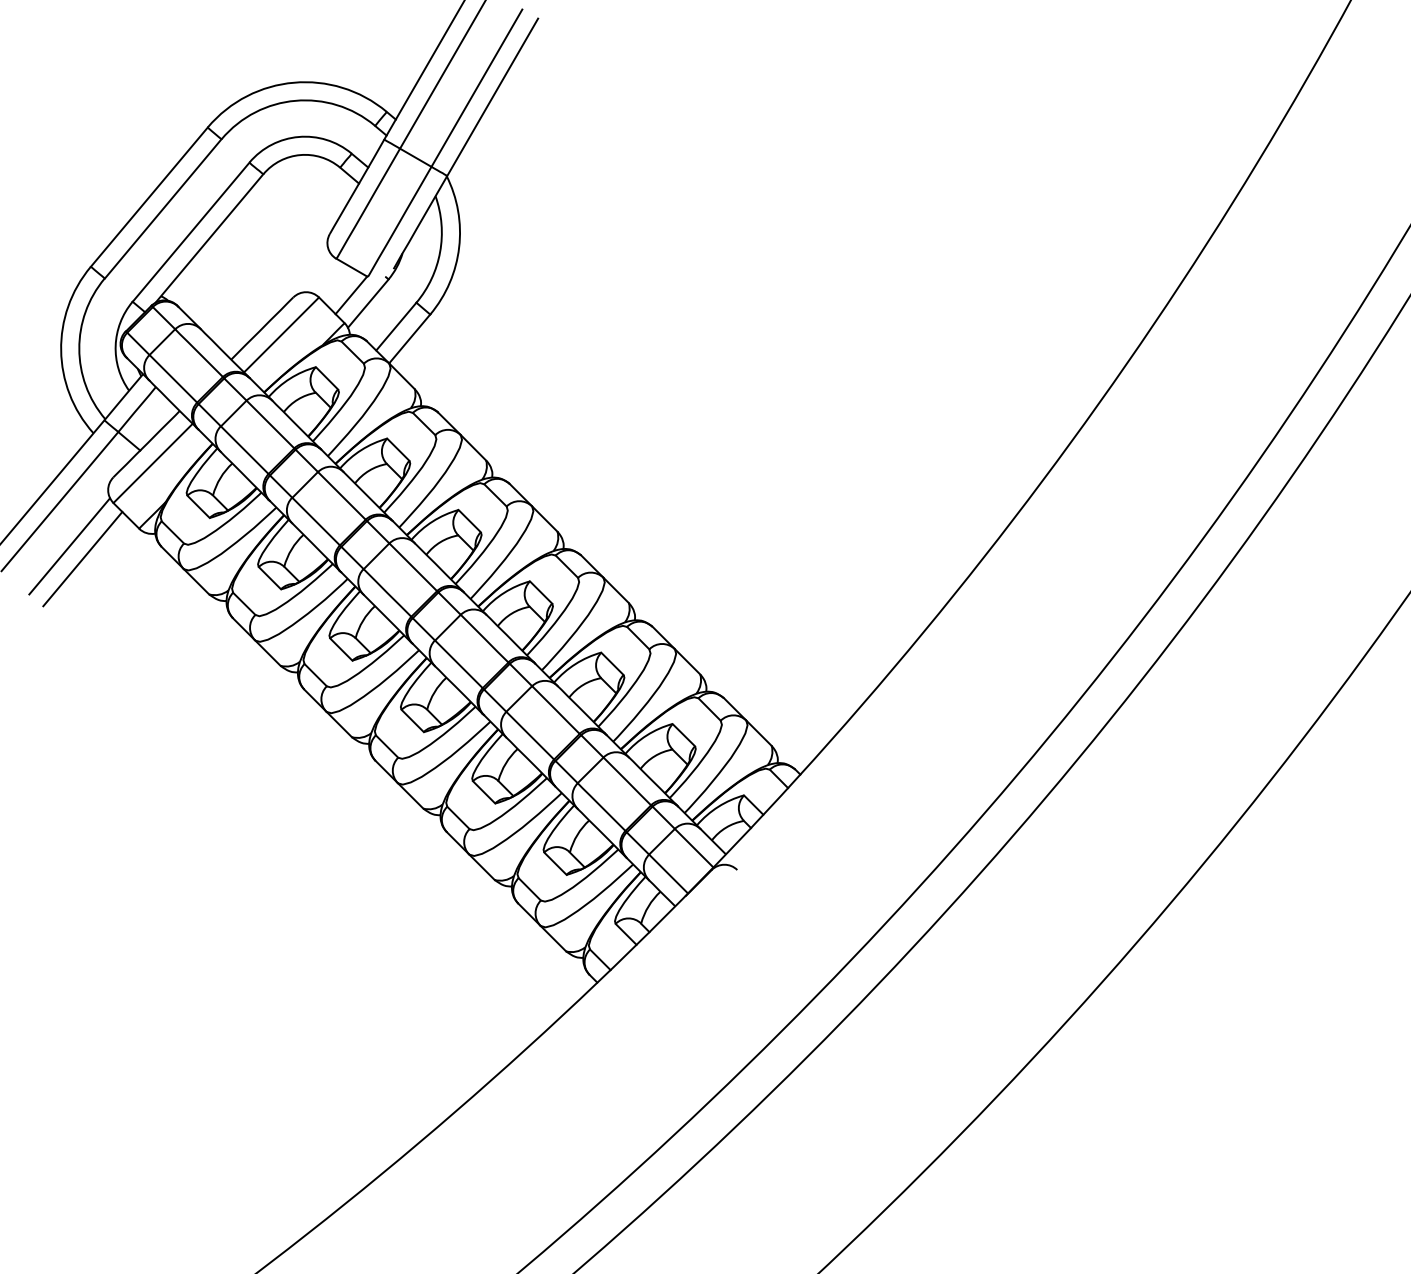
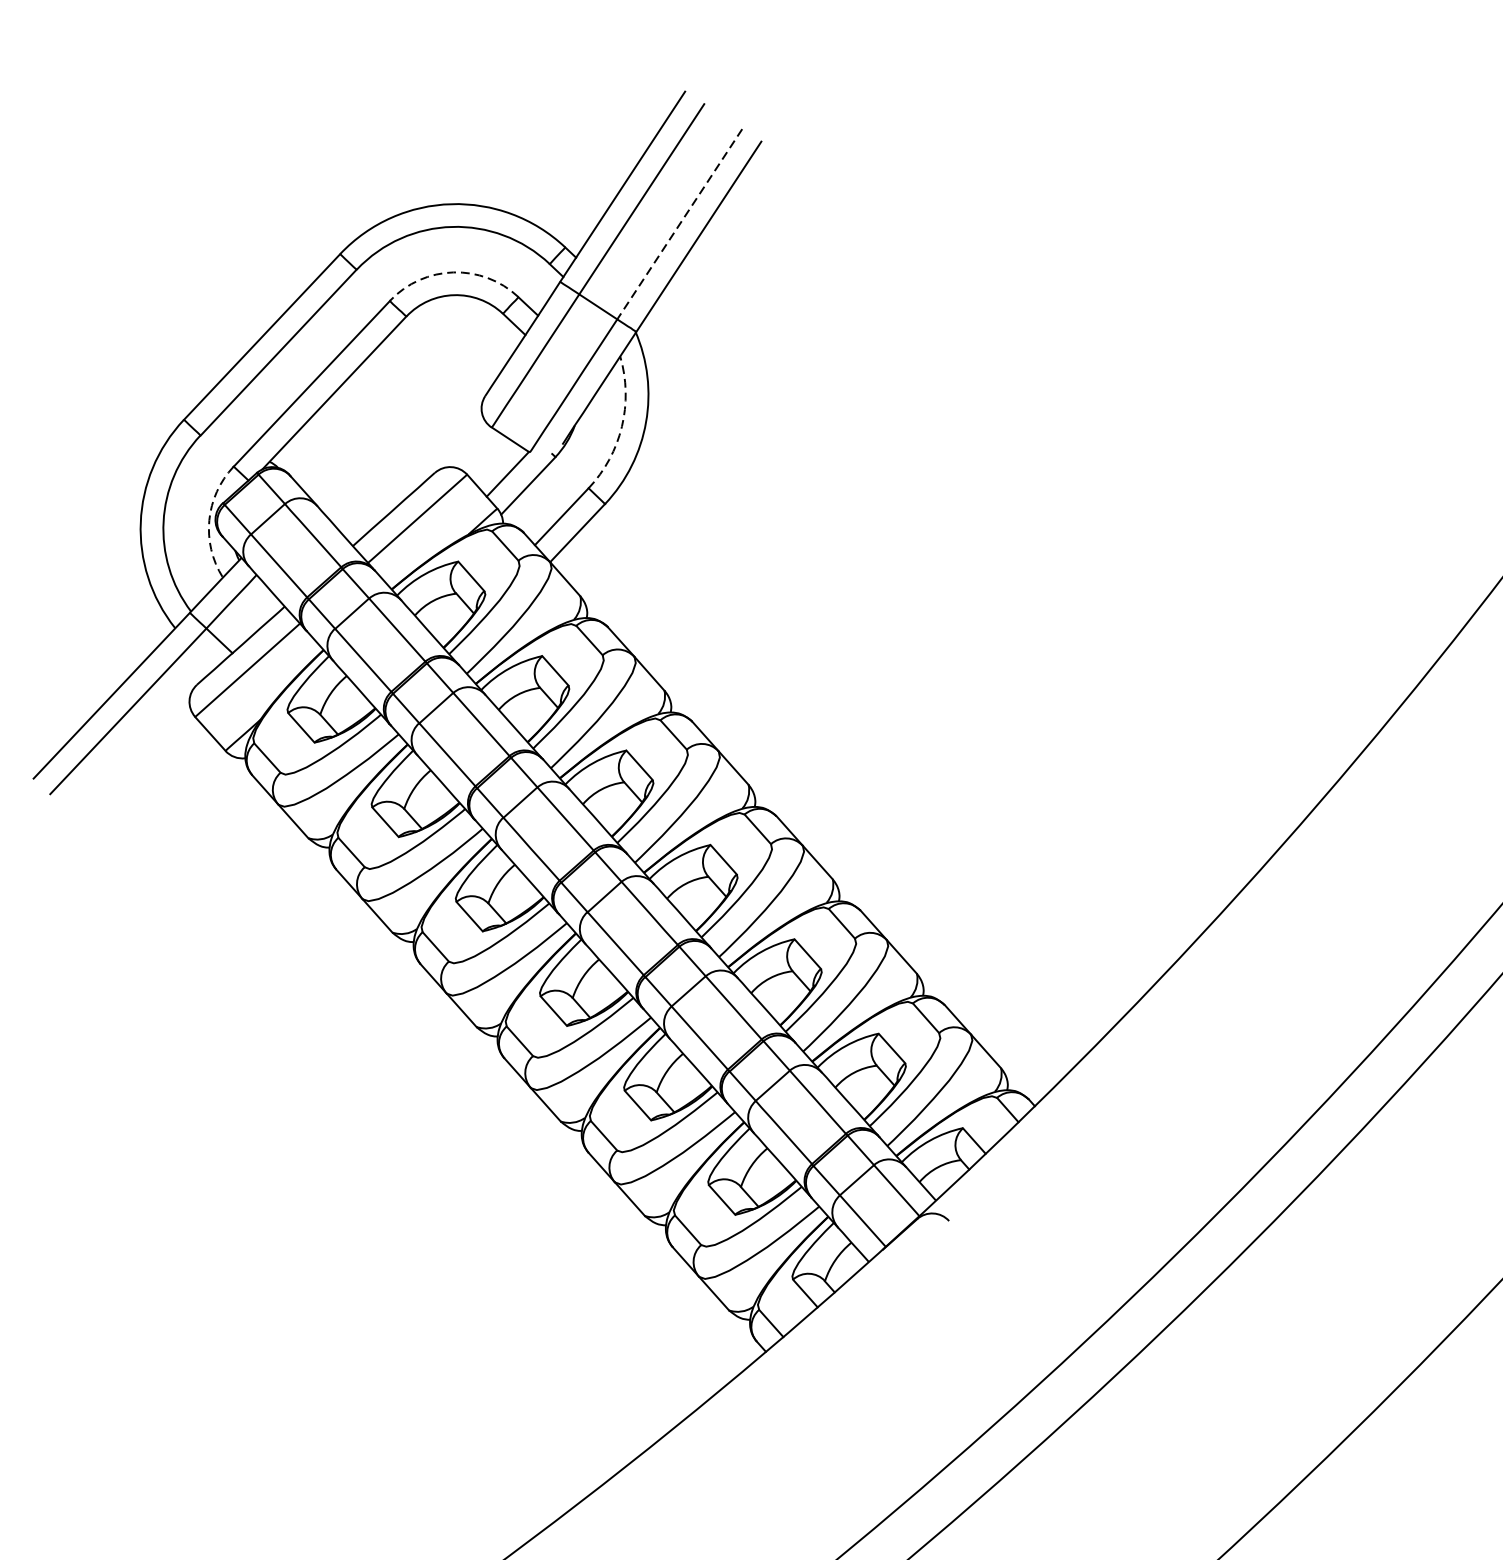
line: (476, 88) -> (679, 224), solid -> dashed
arc: (298, 136) -> (453, 271), solid -> dashed
arc: (440, 252) -> (622, 427), solid -> dashed
arc: (115, 345) -> (209, 520), solid -> dashed
line: (69, 546) -> (137, 768), removed
line: (82, 558) -> (152, 784), removed

